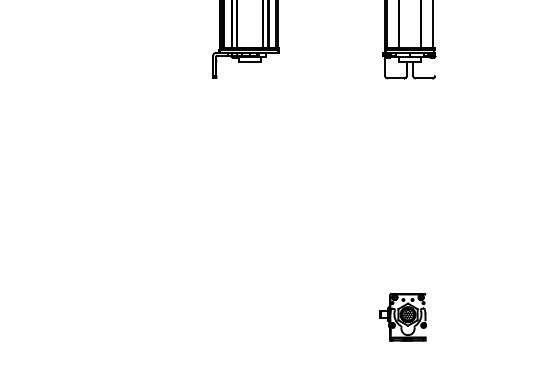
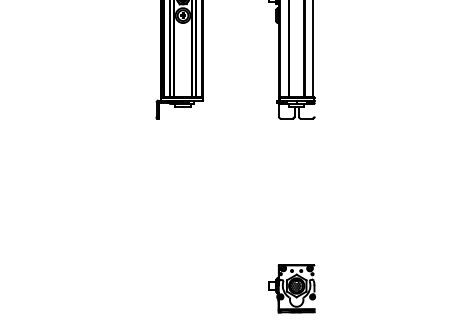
part: (402, 316) -> (291, 288), size x1.43

